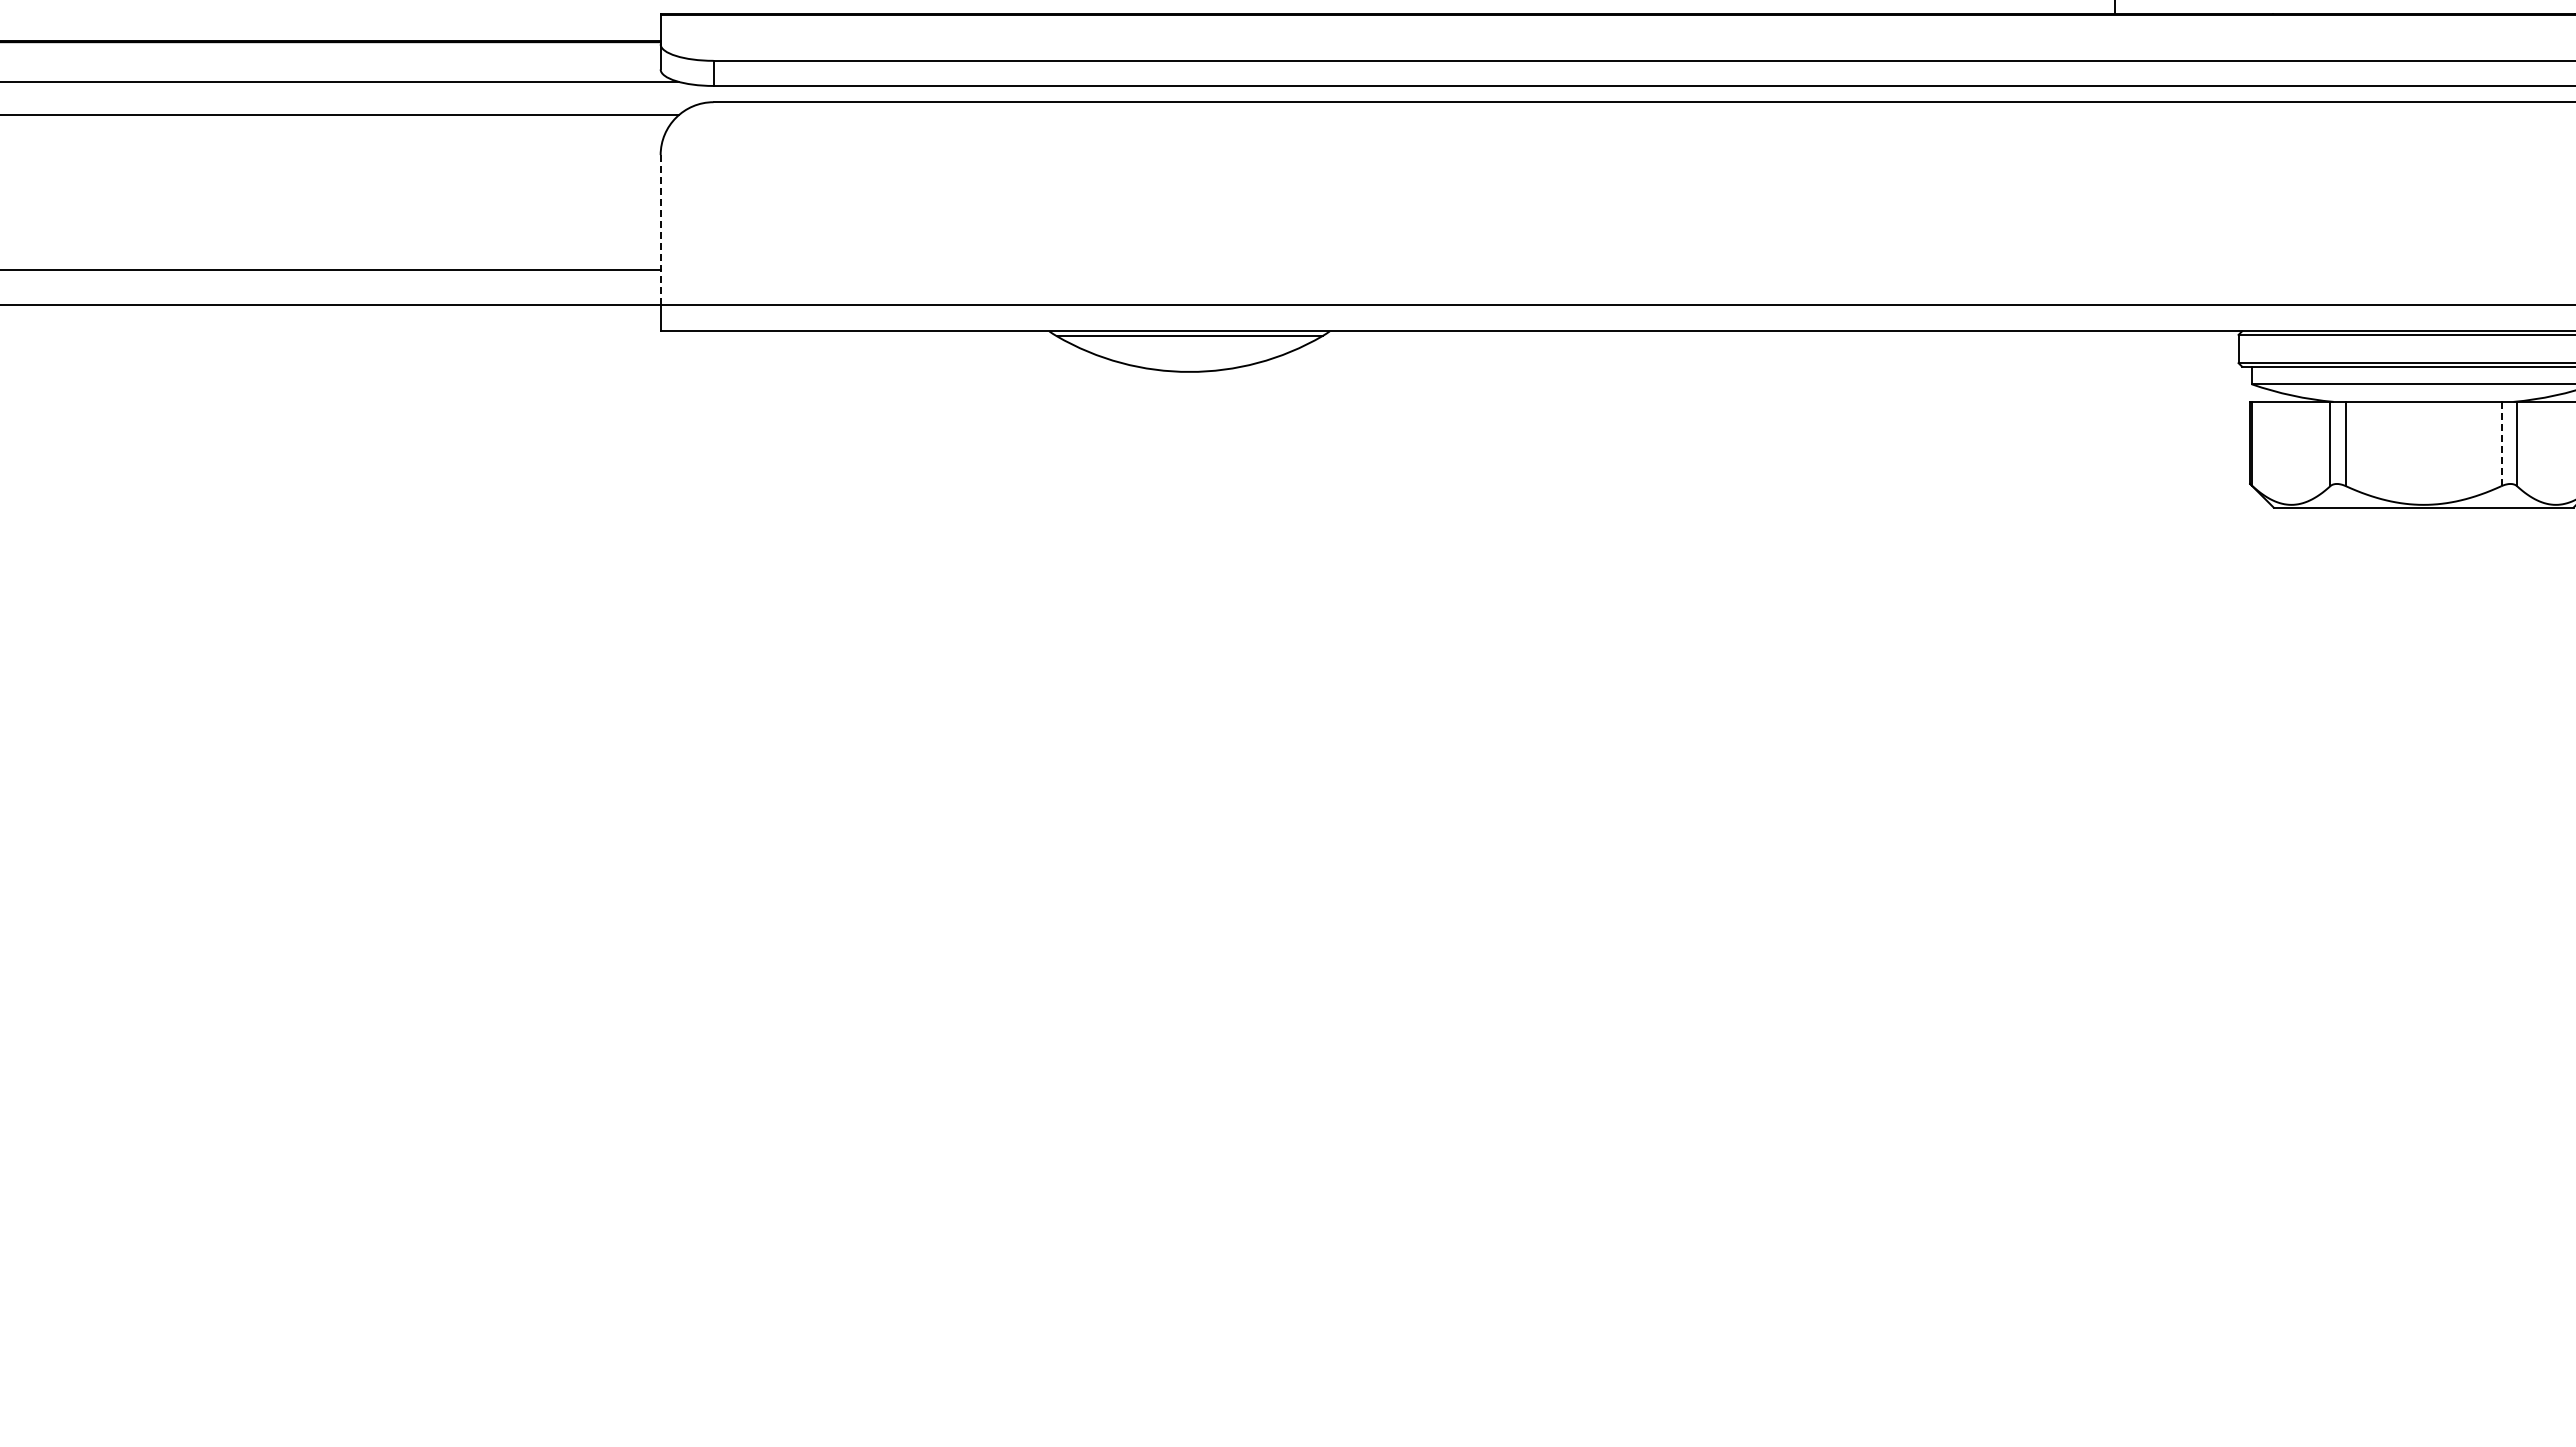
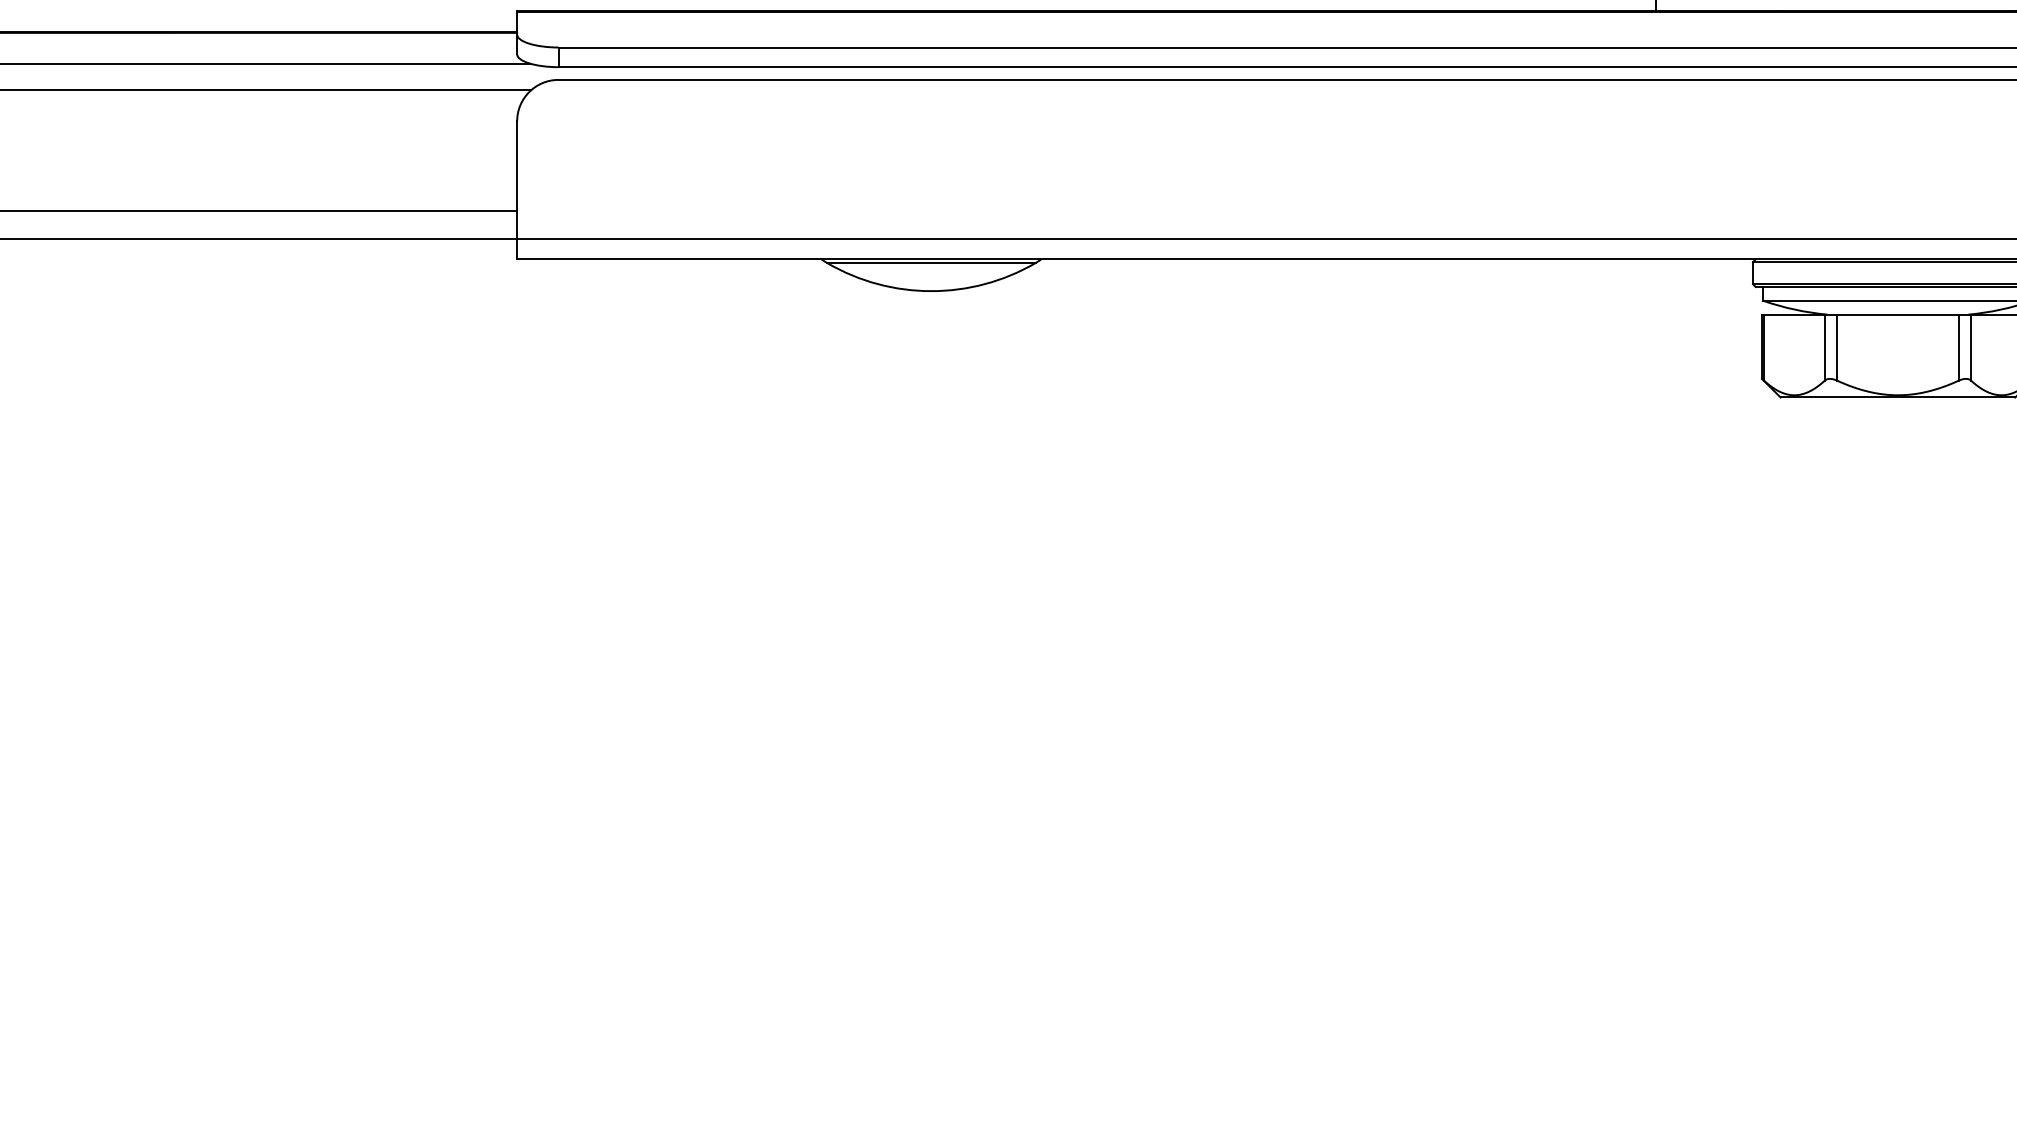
line: (660, 230) -> (517, 180), dashed -> solid
line: (2501, 444) -> (1958, 347), dashed -> solid

